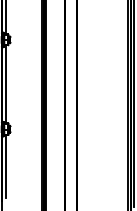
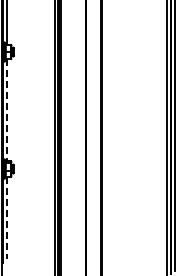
line: (5, 84) -> (7, 110), solid -> dashed
line: (5, 166) -> (7, 218), solid -> dashed

